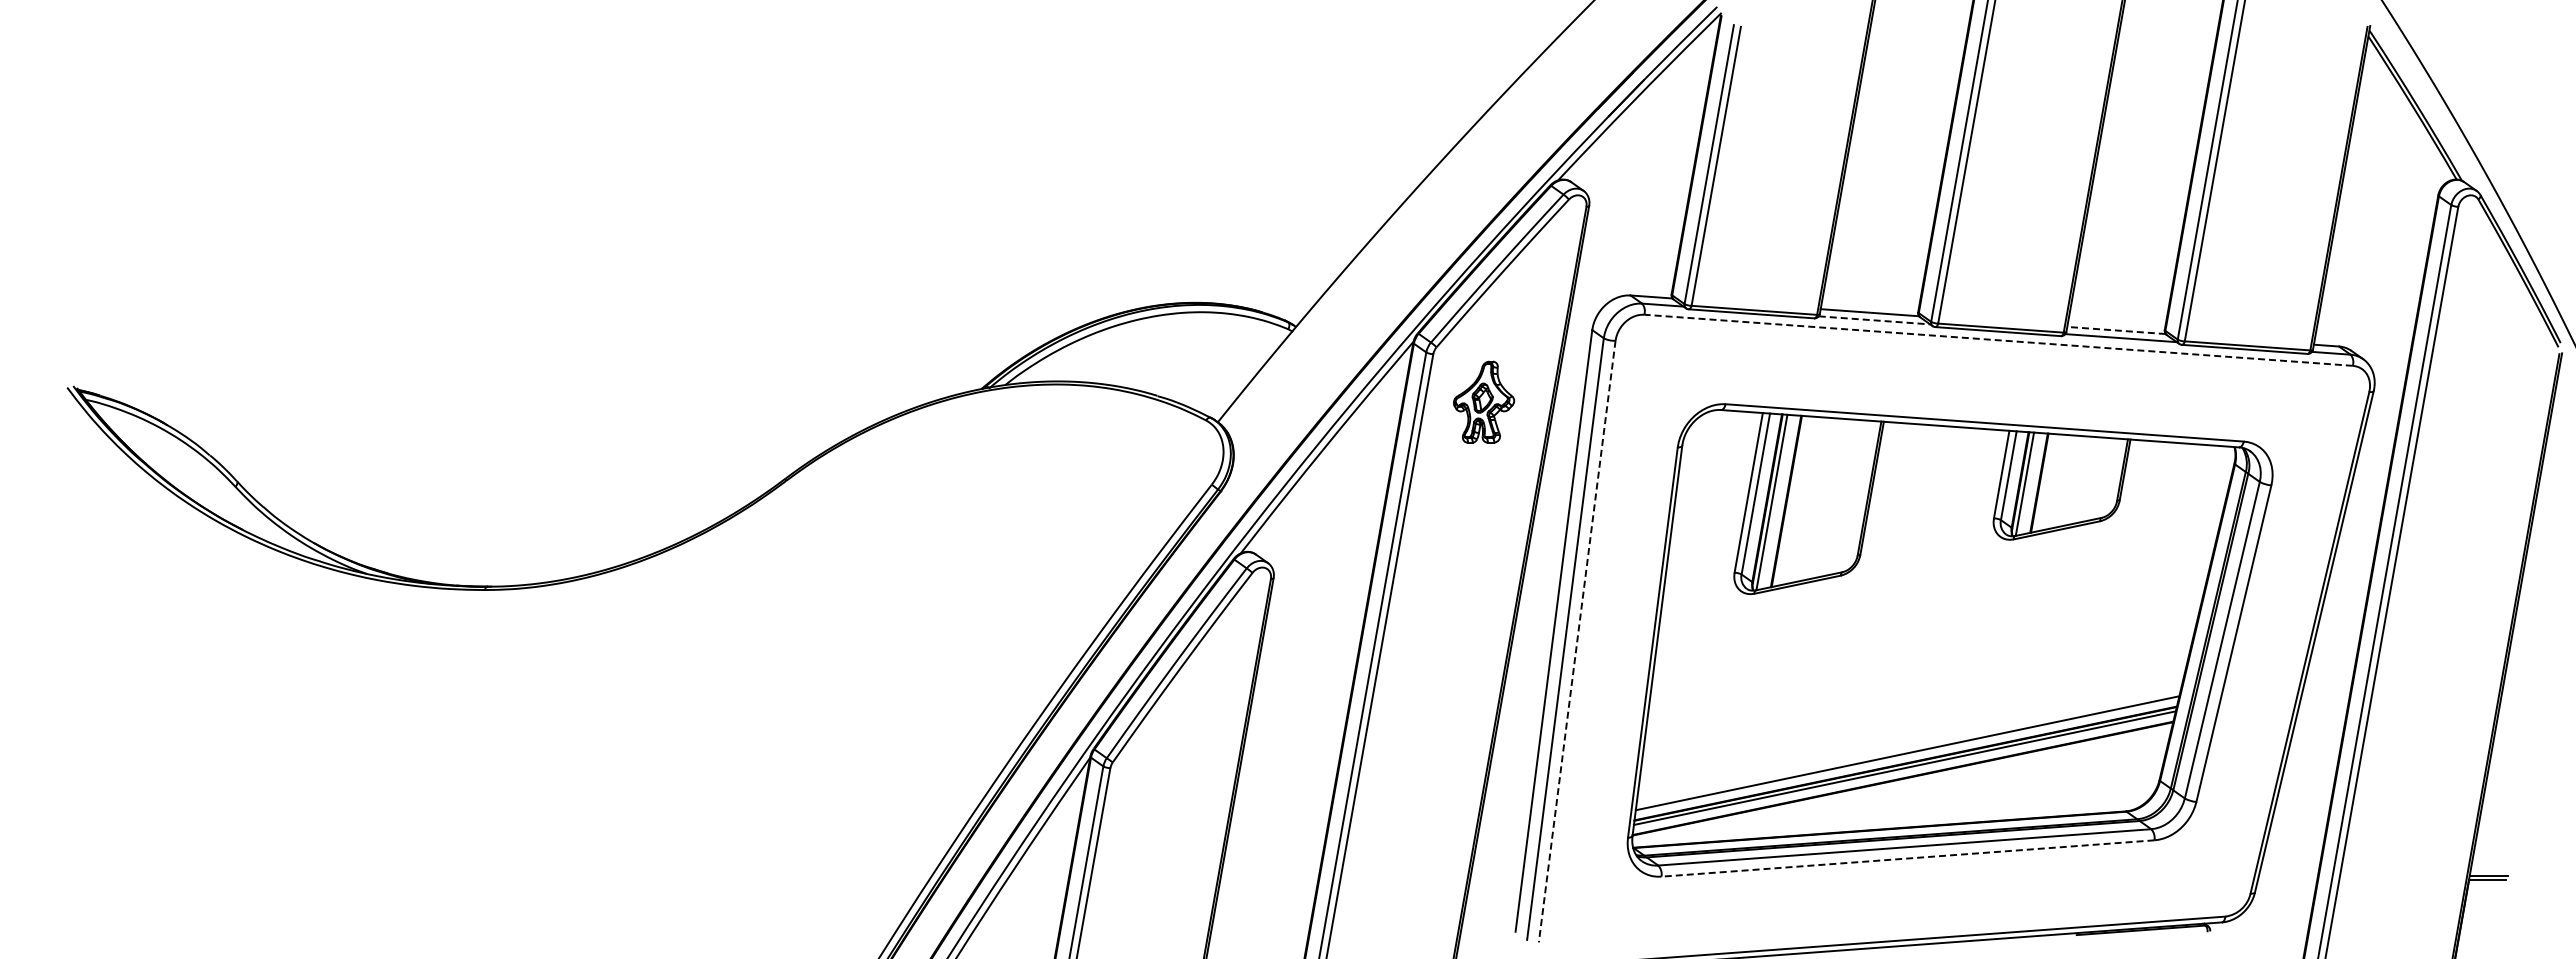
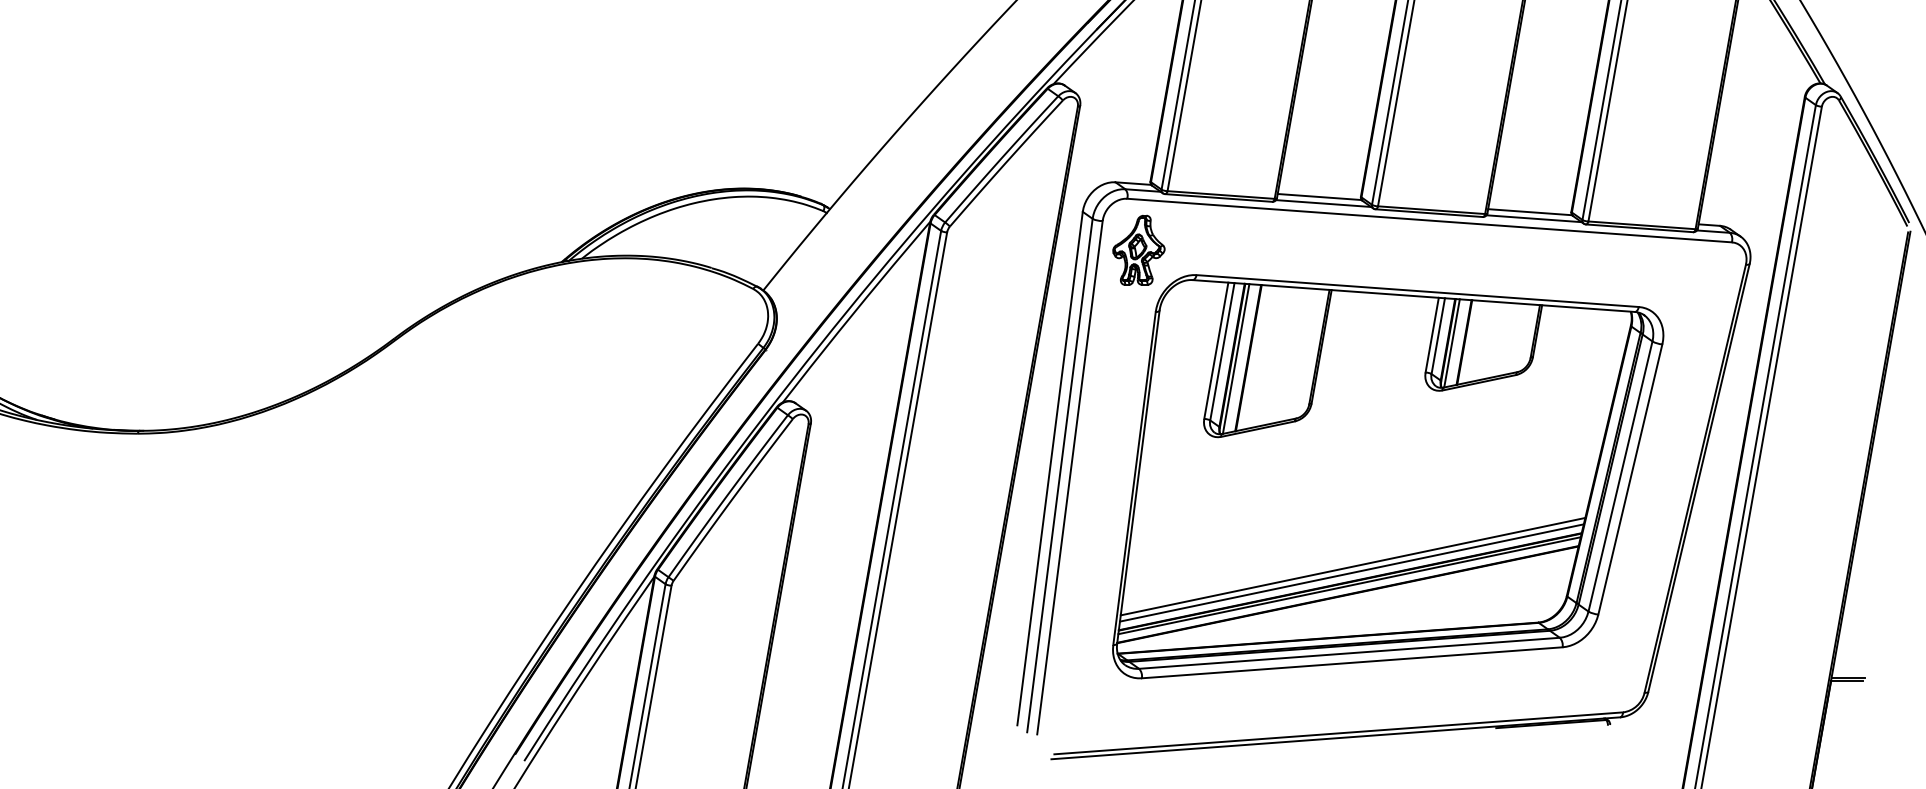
line: (1874, 320) -> (1323, 203), dashed -> solid
line: (2116, 330) -> (1530, 212), dashed -> solid
line: (1998, 340) -> (1429, 220), dashed -> solid
part: (1484, 401) -> (1139, 249), moved
line: (1577, 642) -> (1070, 478), dashed -> solid
line: (1908, 745) -> (1352, 566), added
line: (1907, 858) -> (1351, 662), dashed -> solid

